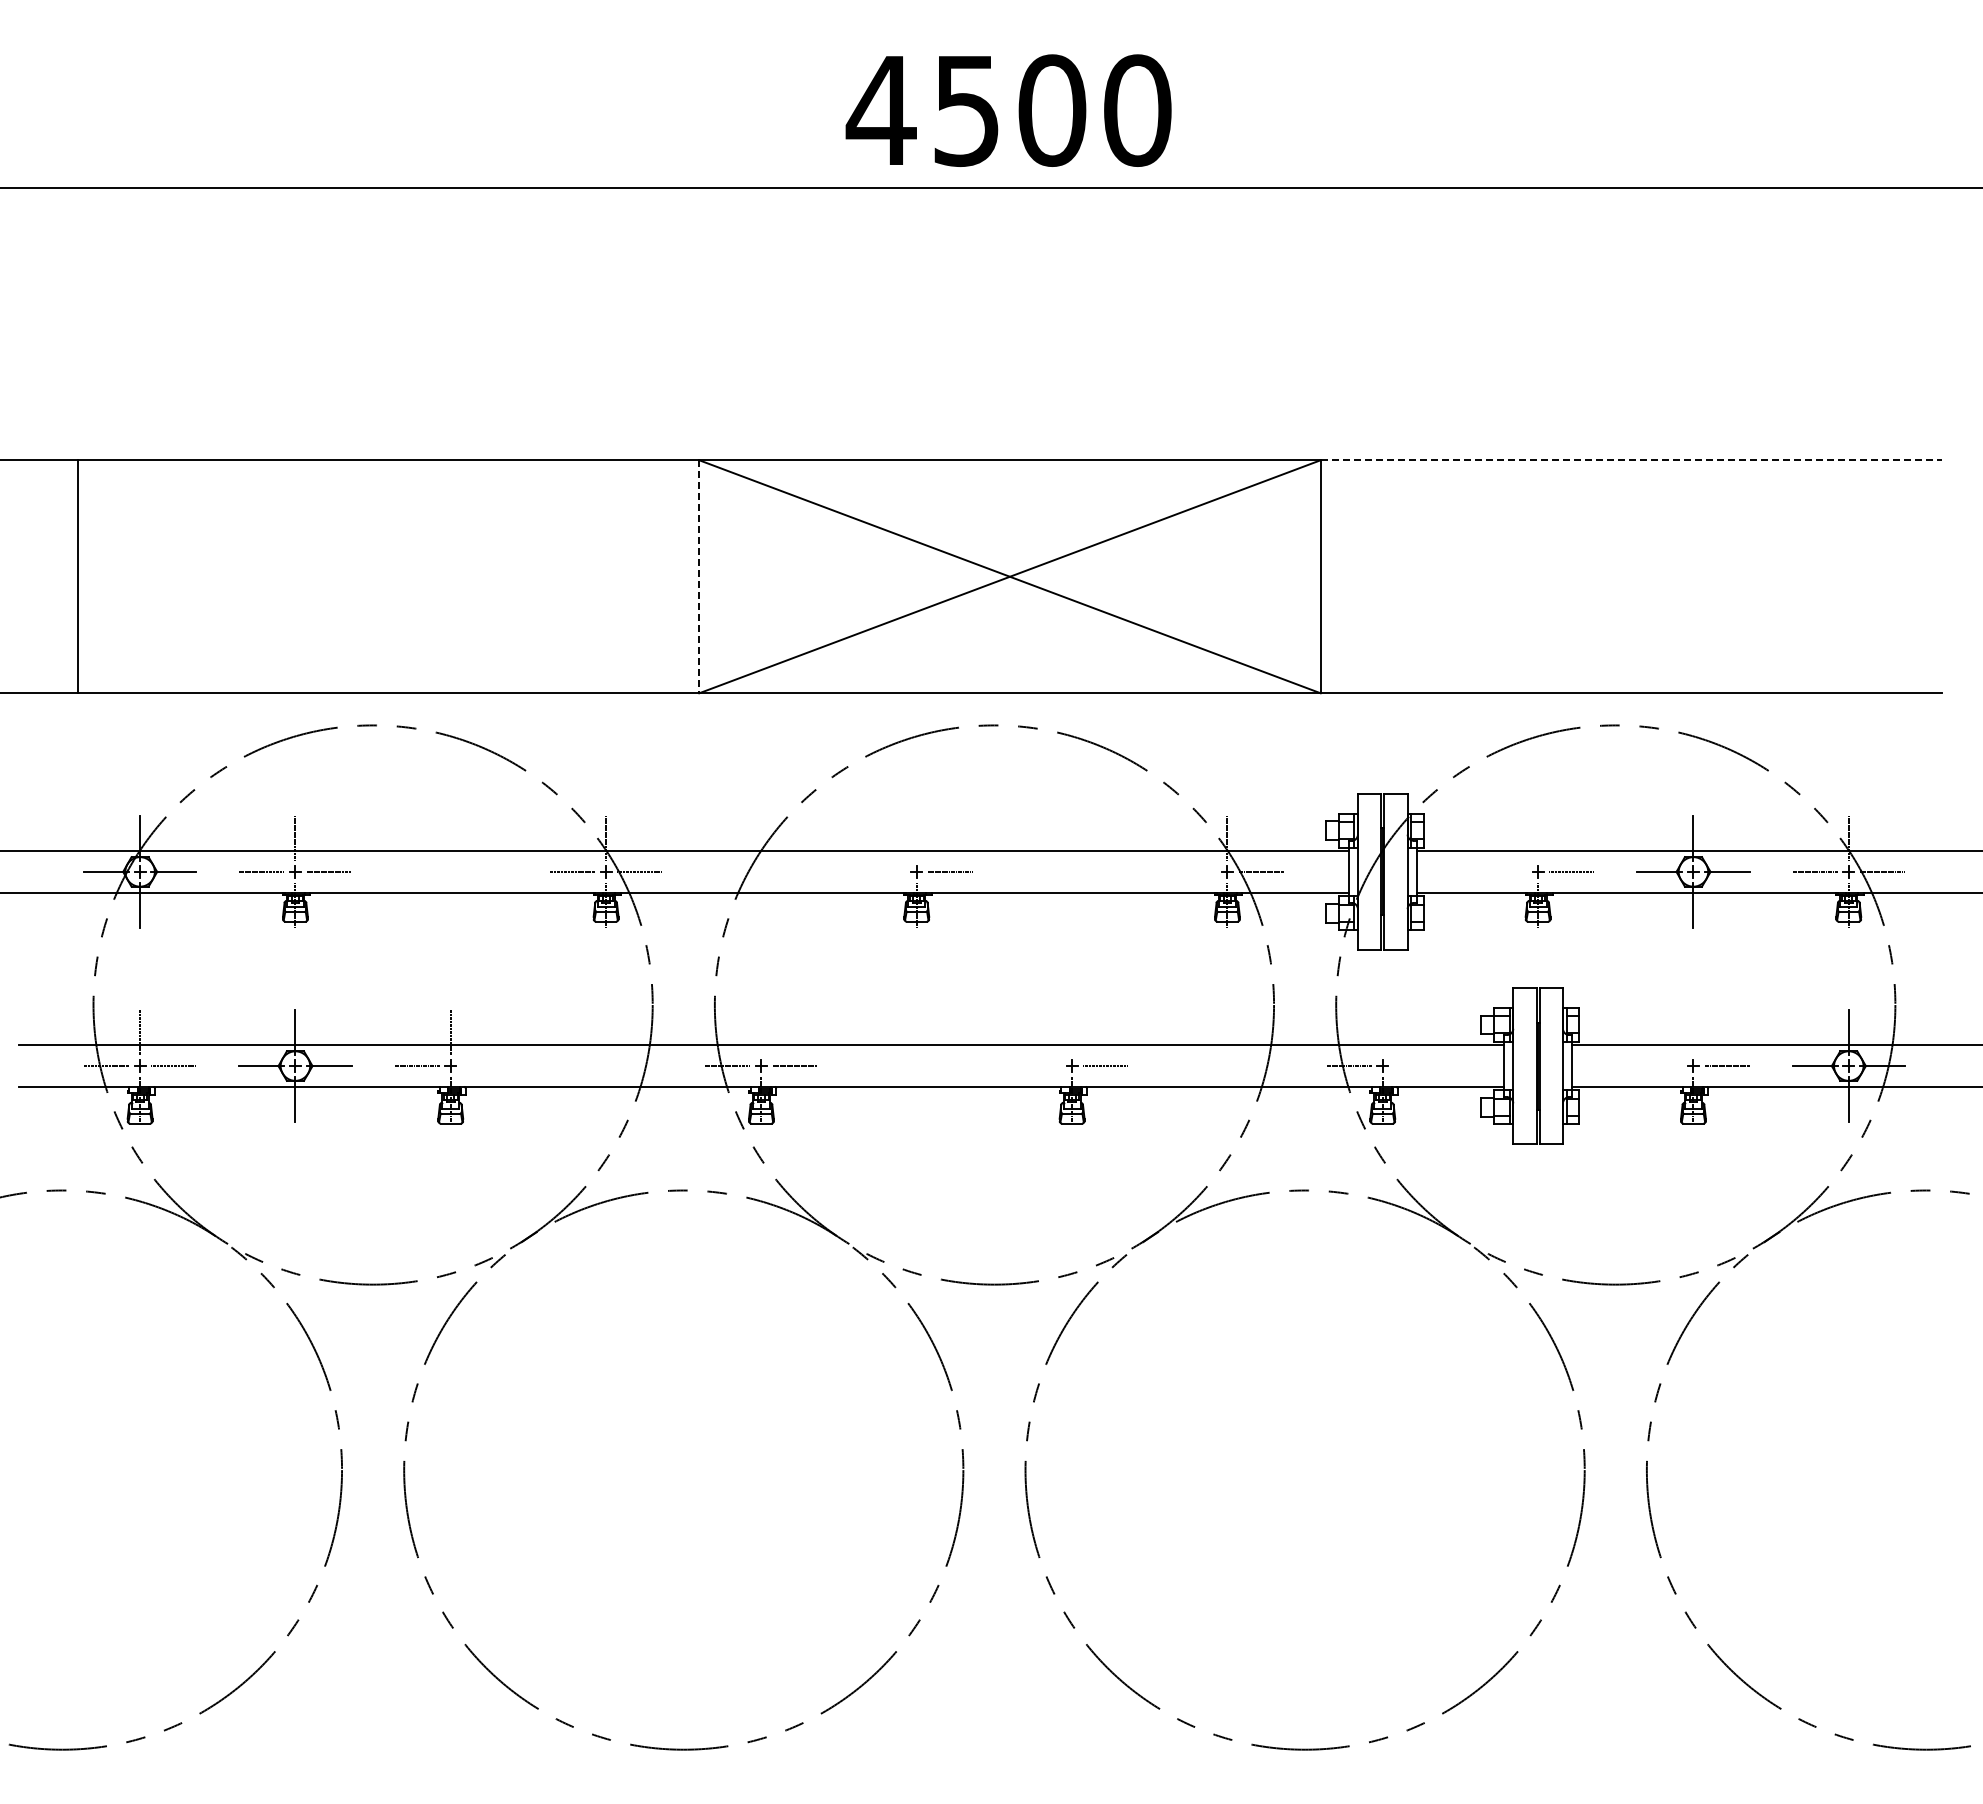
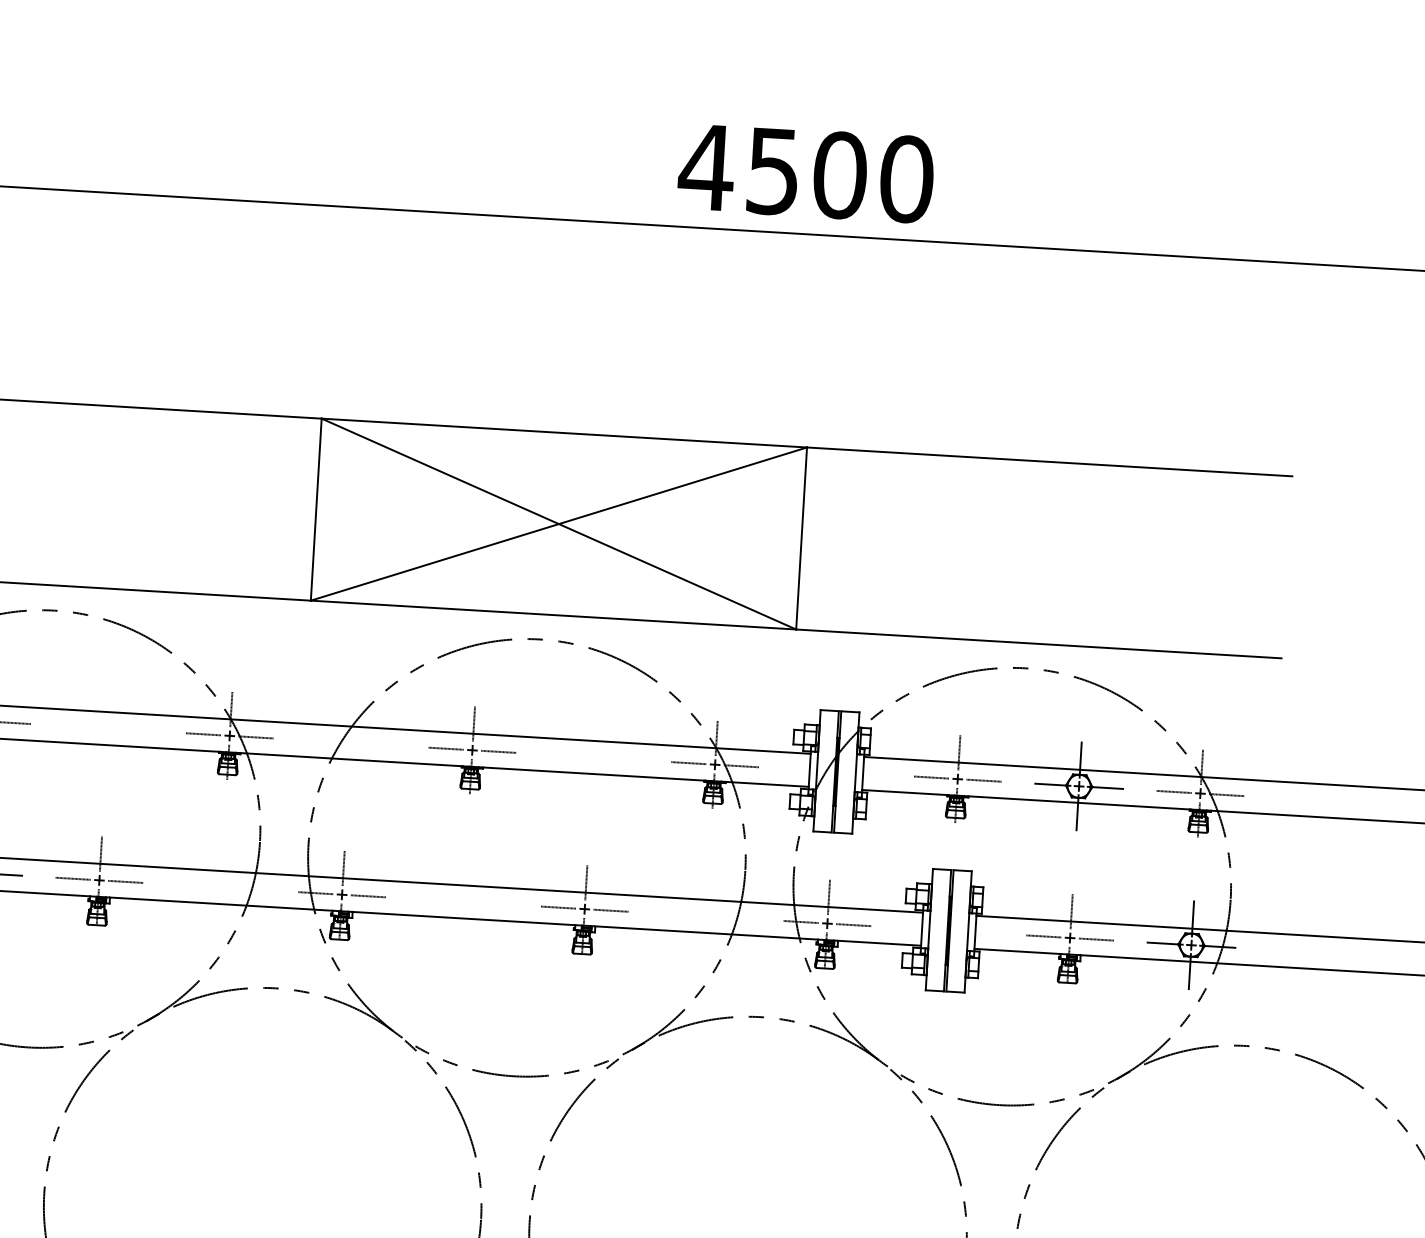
text: (1008, 110) -> (805, 173), moved
line: (1631, 460) -> (1049, 462), dashed -> solid
line: (699, 576) -> (316, 509), dashed -> solid
line: (916, 837) -> (473, 723), added
line: (1538, 837) -> (959, 752), added
line: (882, 871) -> (445, 748), added
line: (1193, 871) -> (688, 762), added
line: (1504, 871) -> (931, 777), added
line: (761, 1032) -> (343, 868), added
line: (1072, 1032) -> (586, 882), added
line: (1382, 1032) -> (828, 897), added
line: (1693, 1032) -> (1071, 911), added
line: (484, 1066) -> (125, 882), added
line: (1038, 1066) -> (558, 907), added
line: (1416, 1066) -> (853, 925), added
line: (1659, 1066) -> (1043, 936), added

